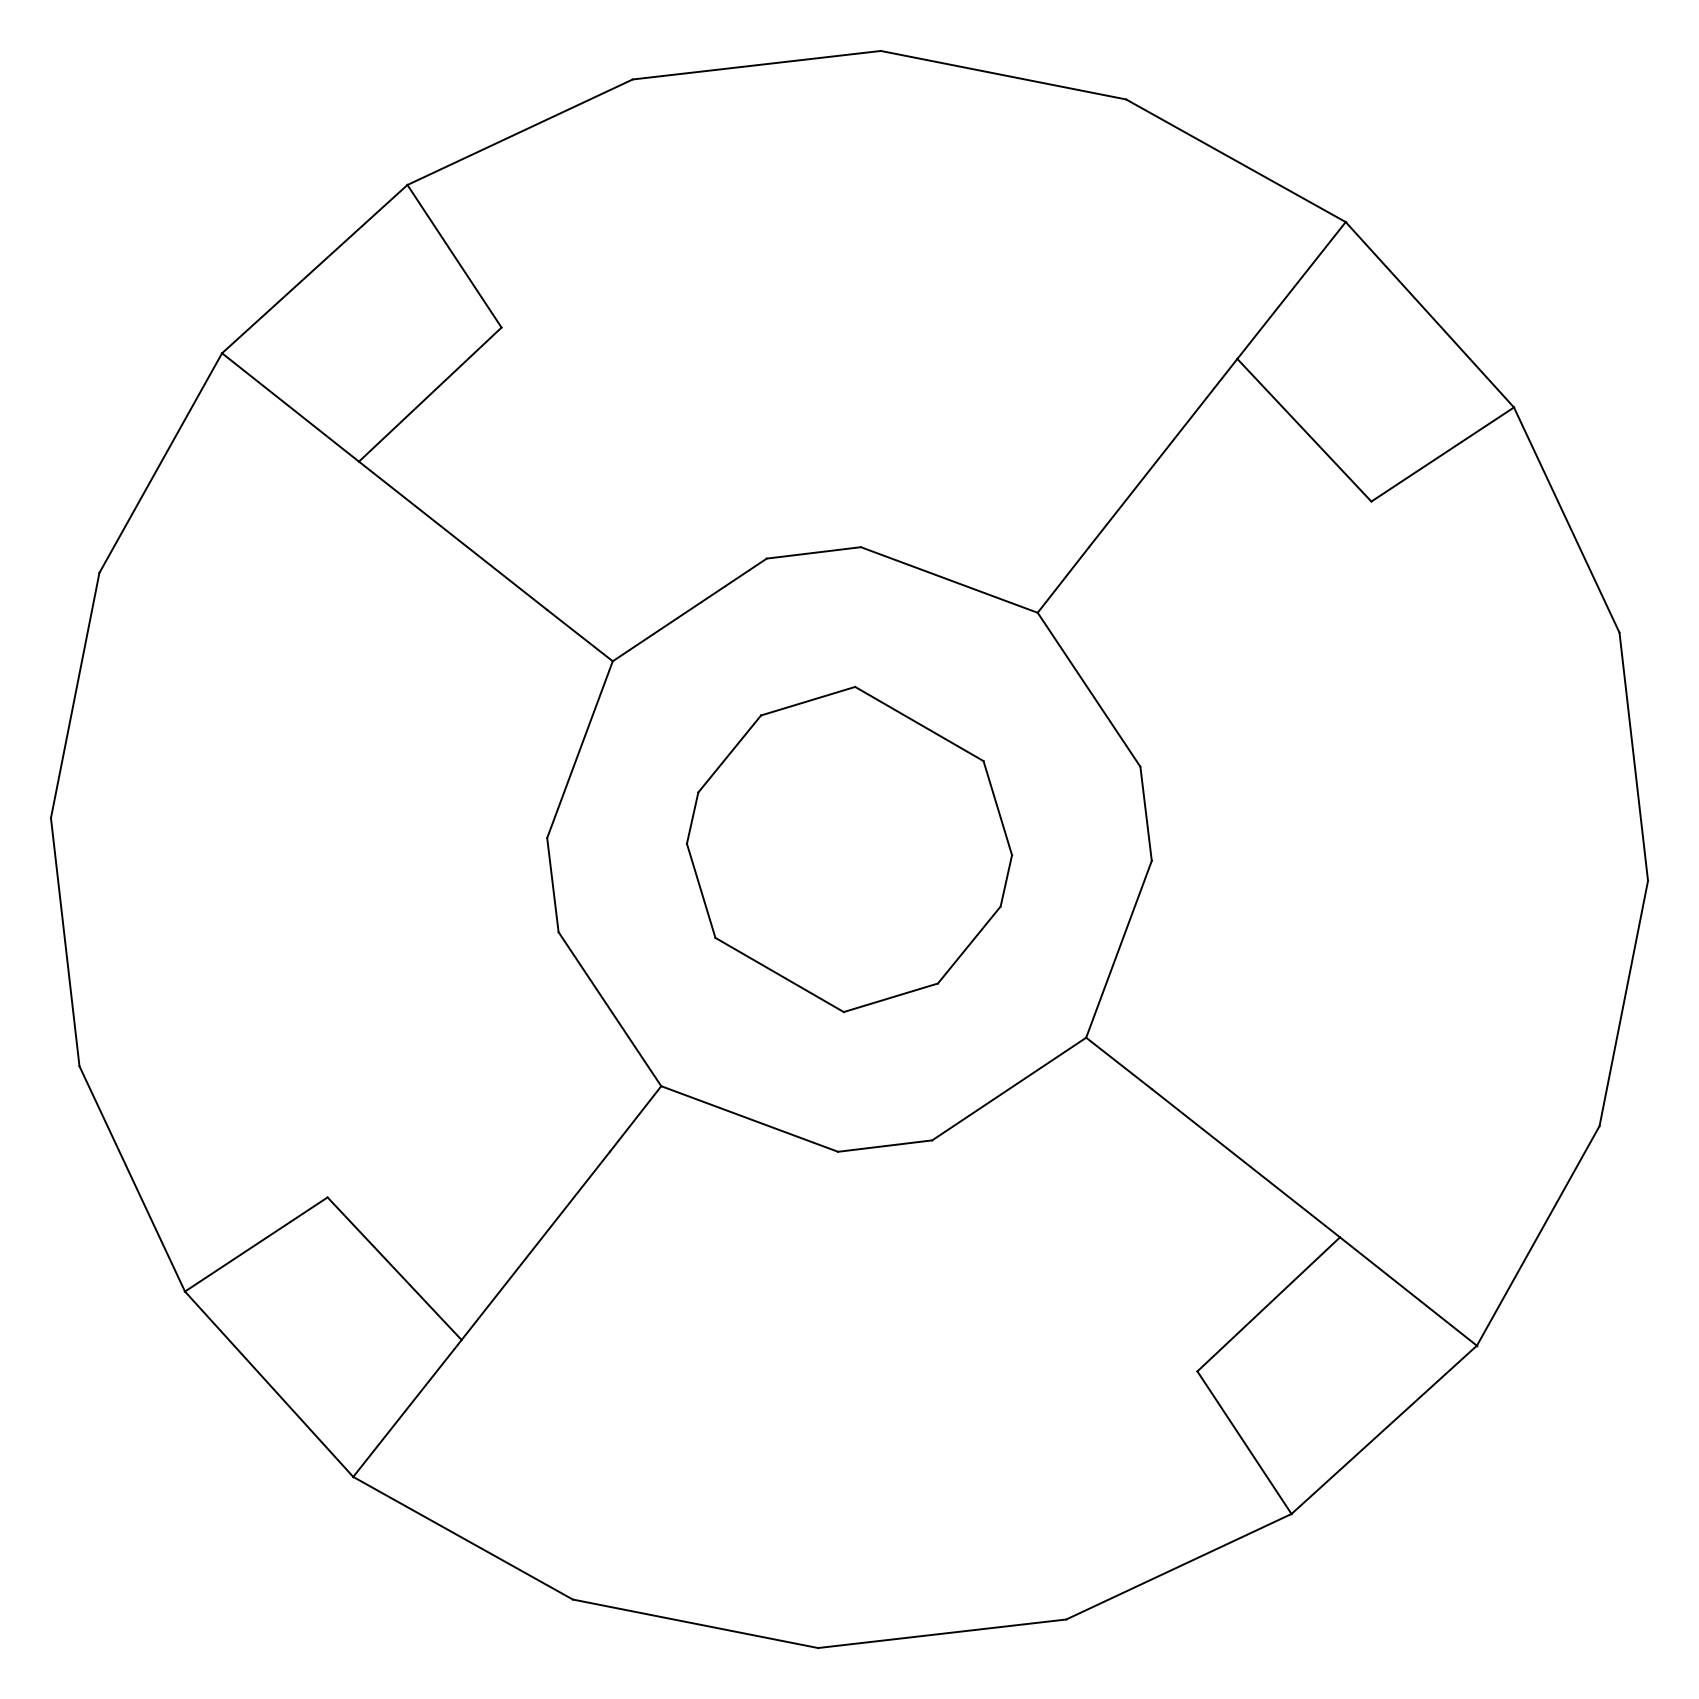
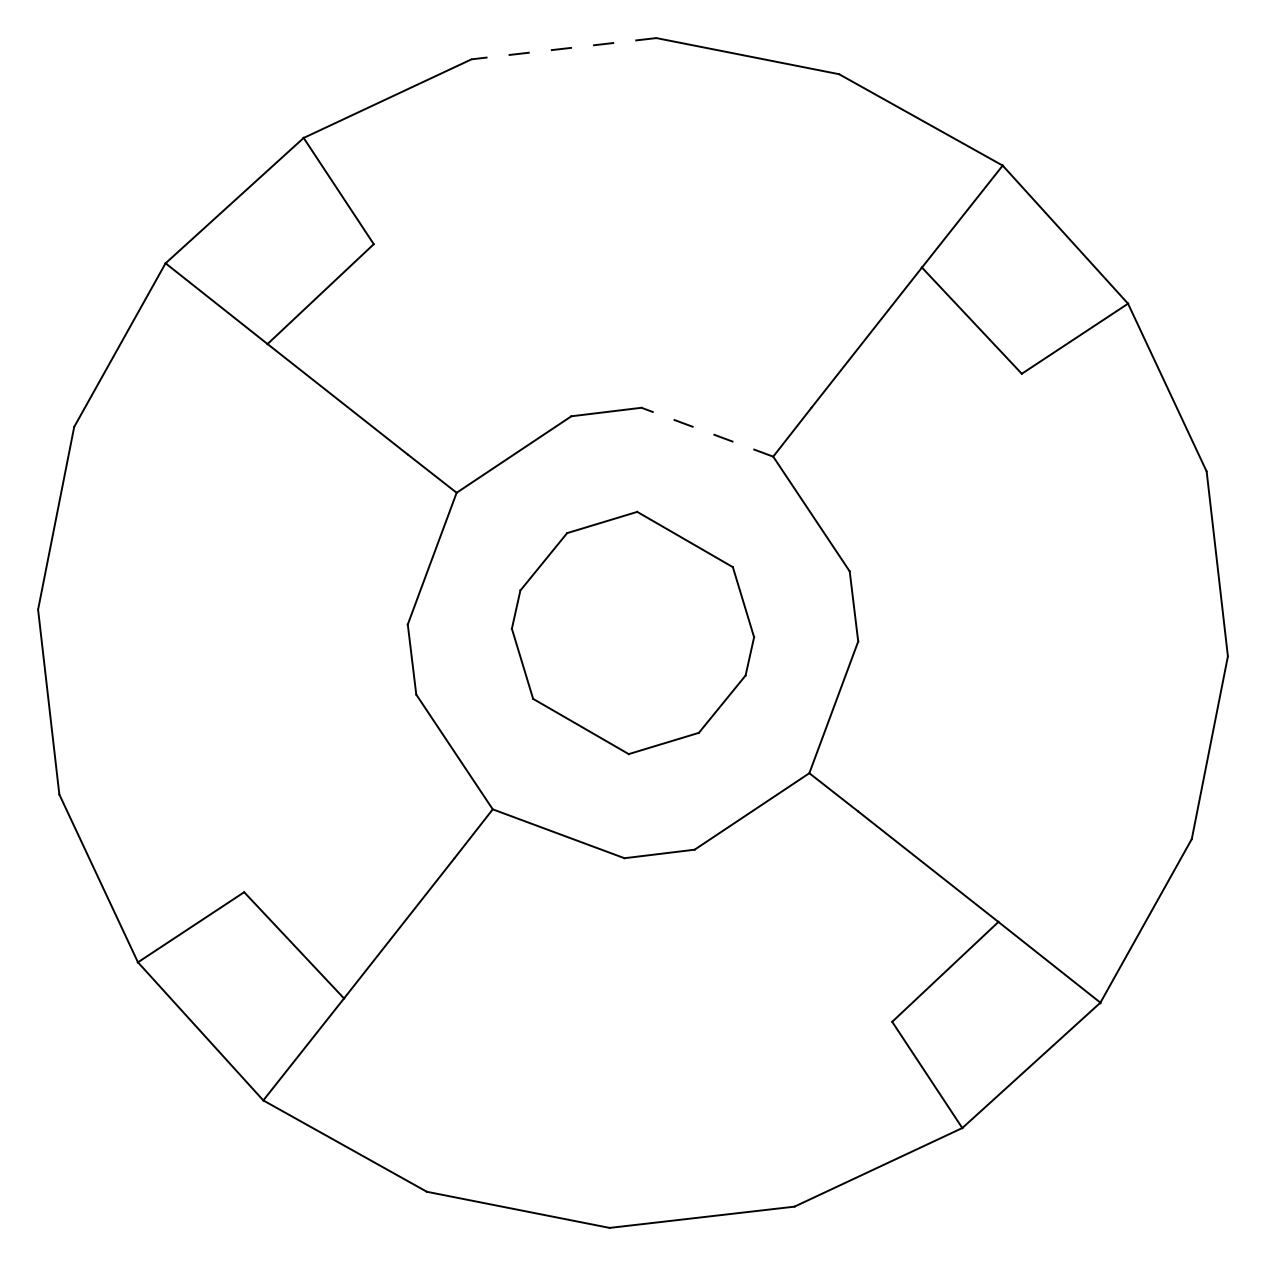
line: (756, 65) -> (563, 48), solid -> dashed
line: (948, 579) -> (706, 431), solid -> dashed

